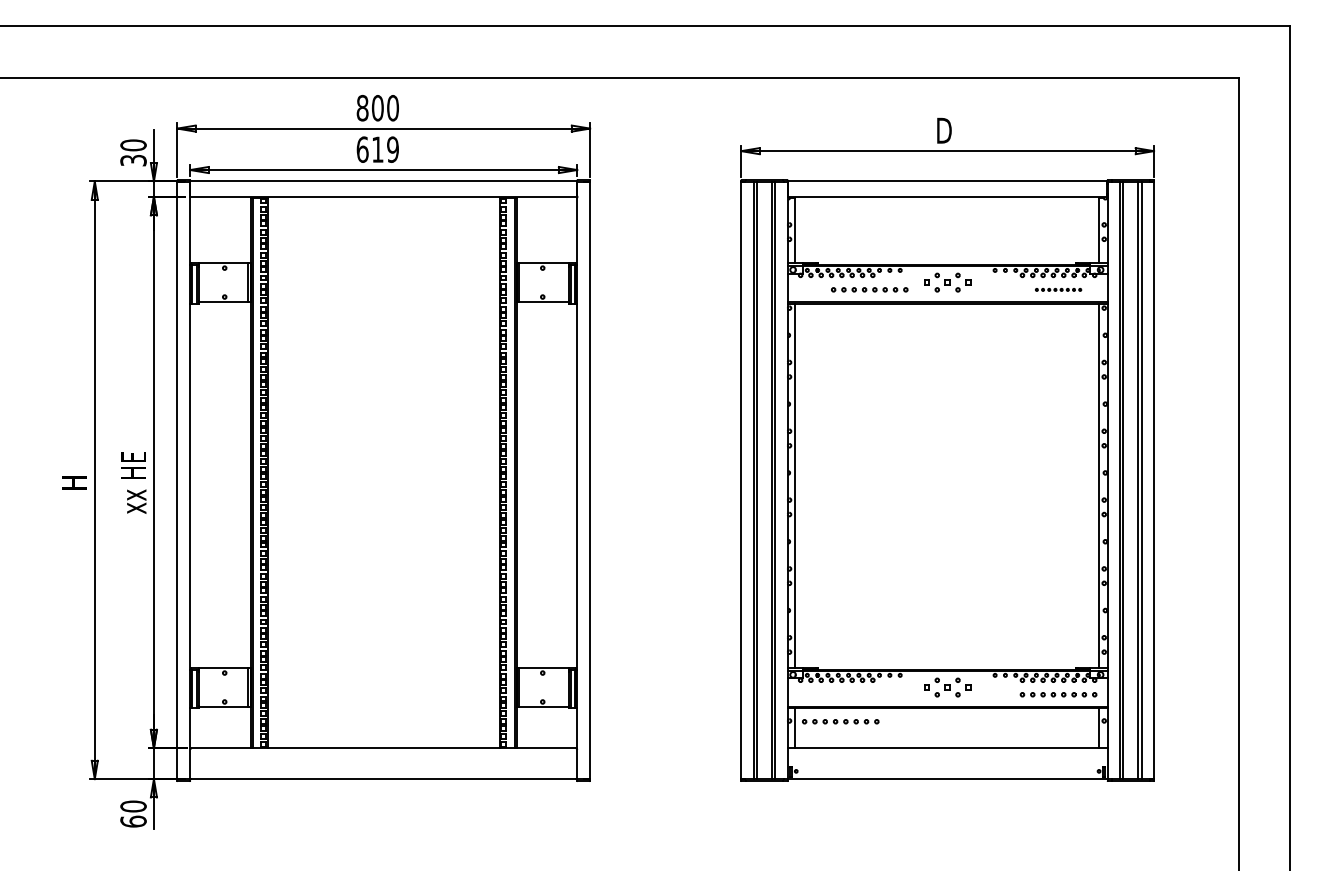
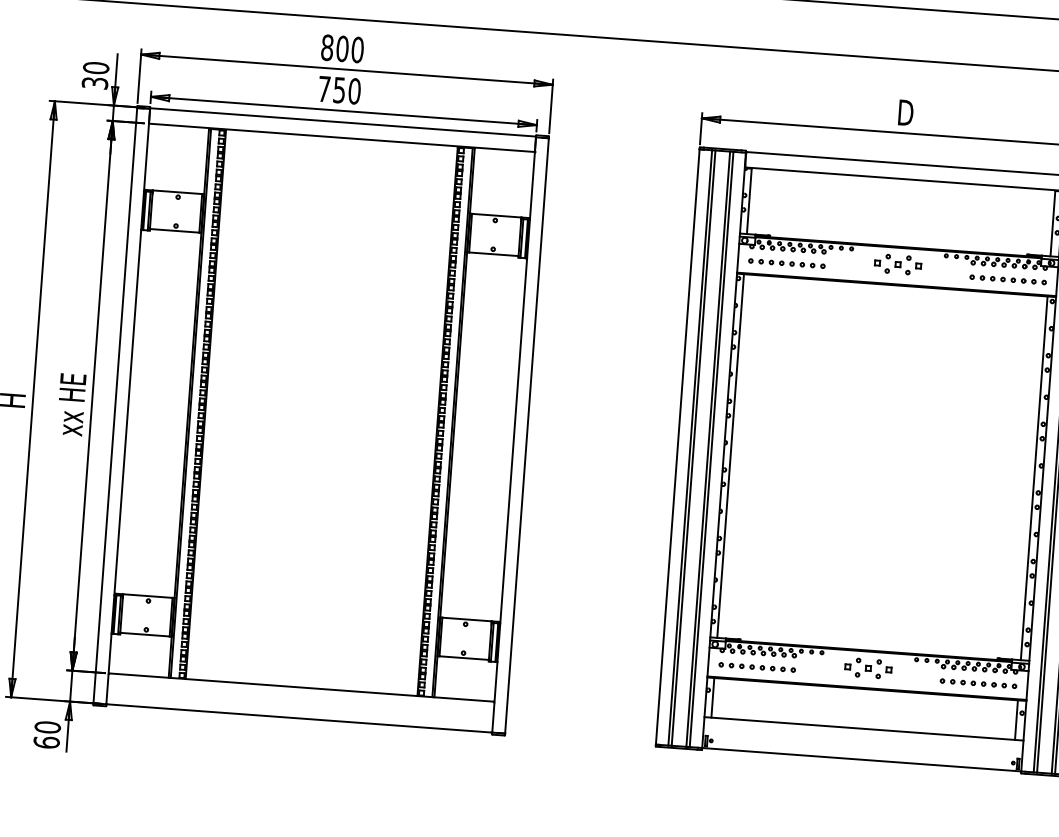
text: (377, 149) -> (339, 90), 619 -> 750
part: (869, 289) -> (786, 263), moved
part: (1058, 289) -> (1008, 279), size x1.67
part: (840, 721) -> (757, 667), moved

